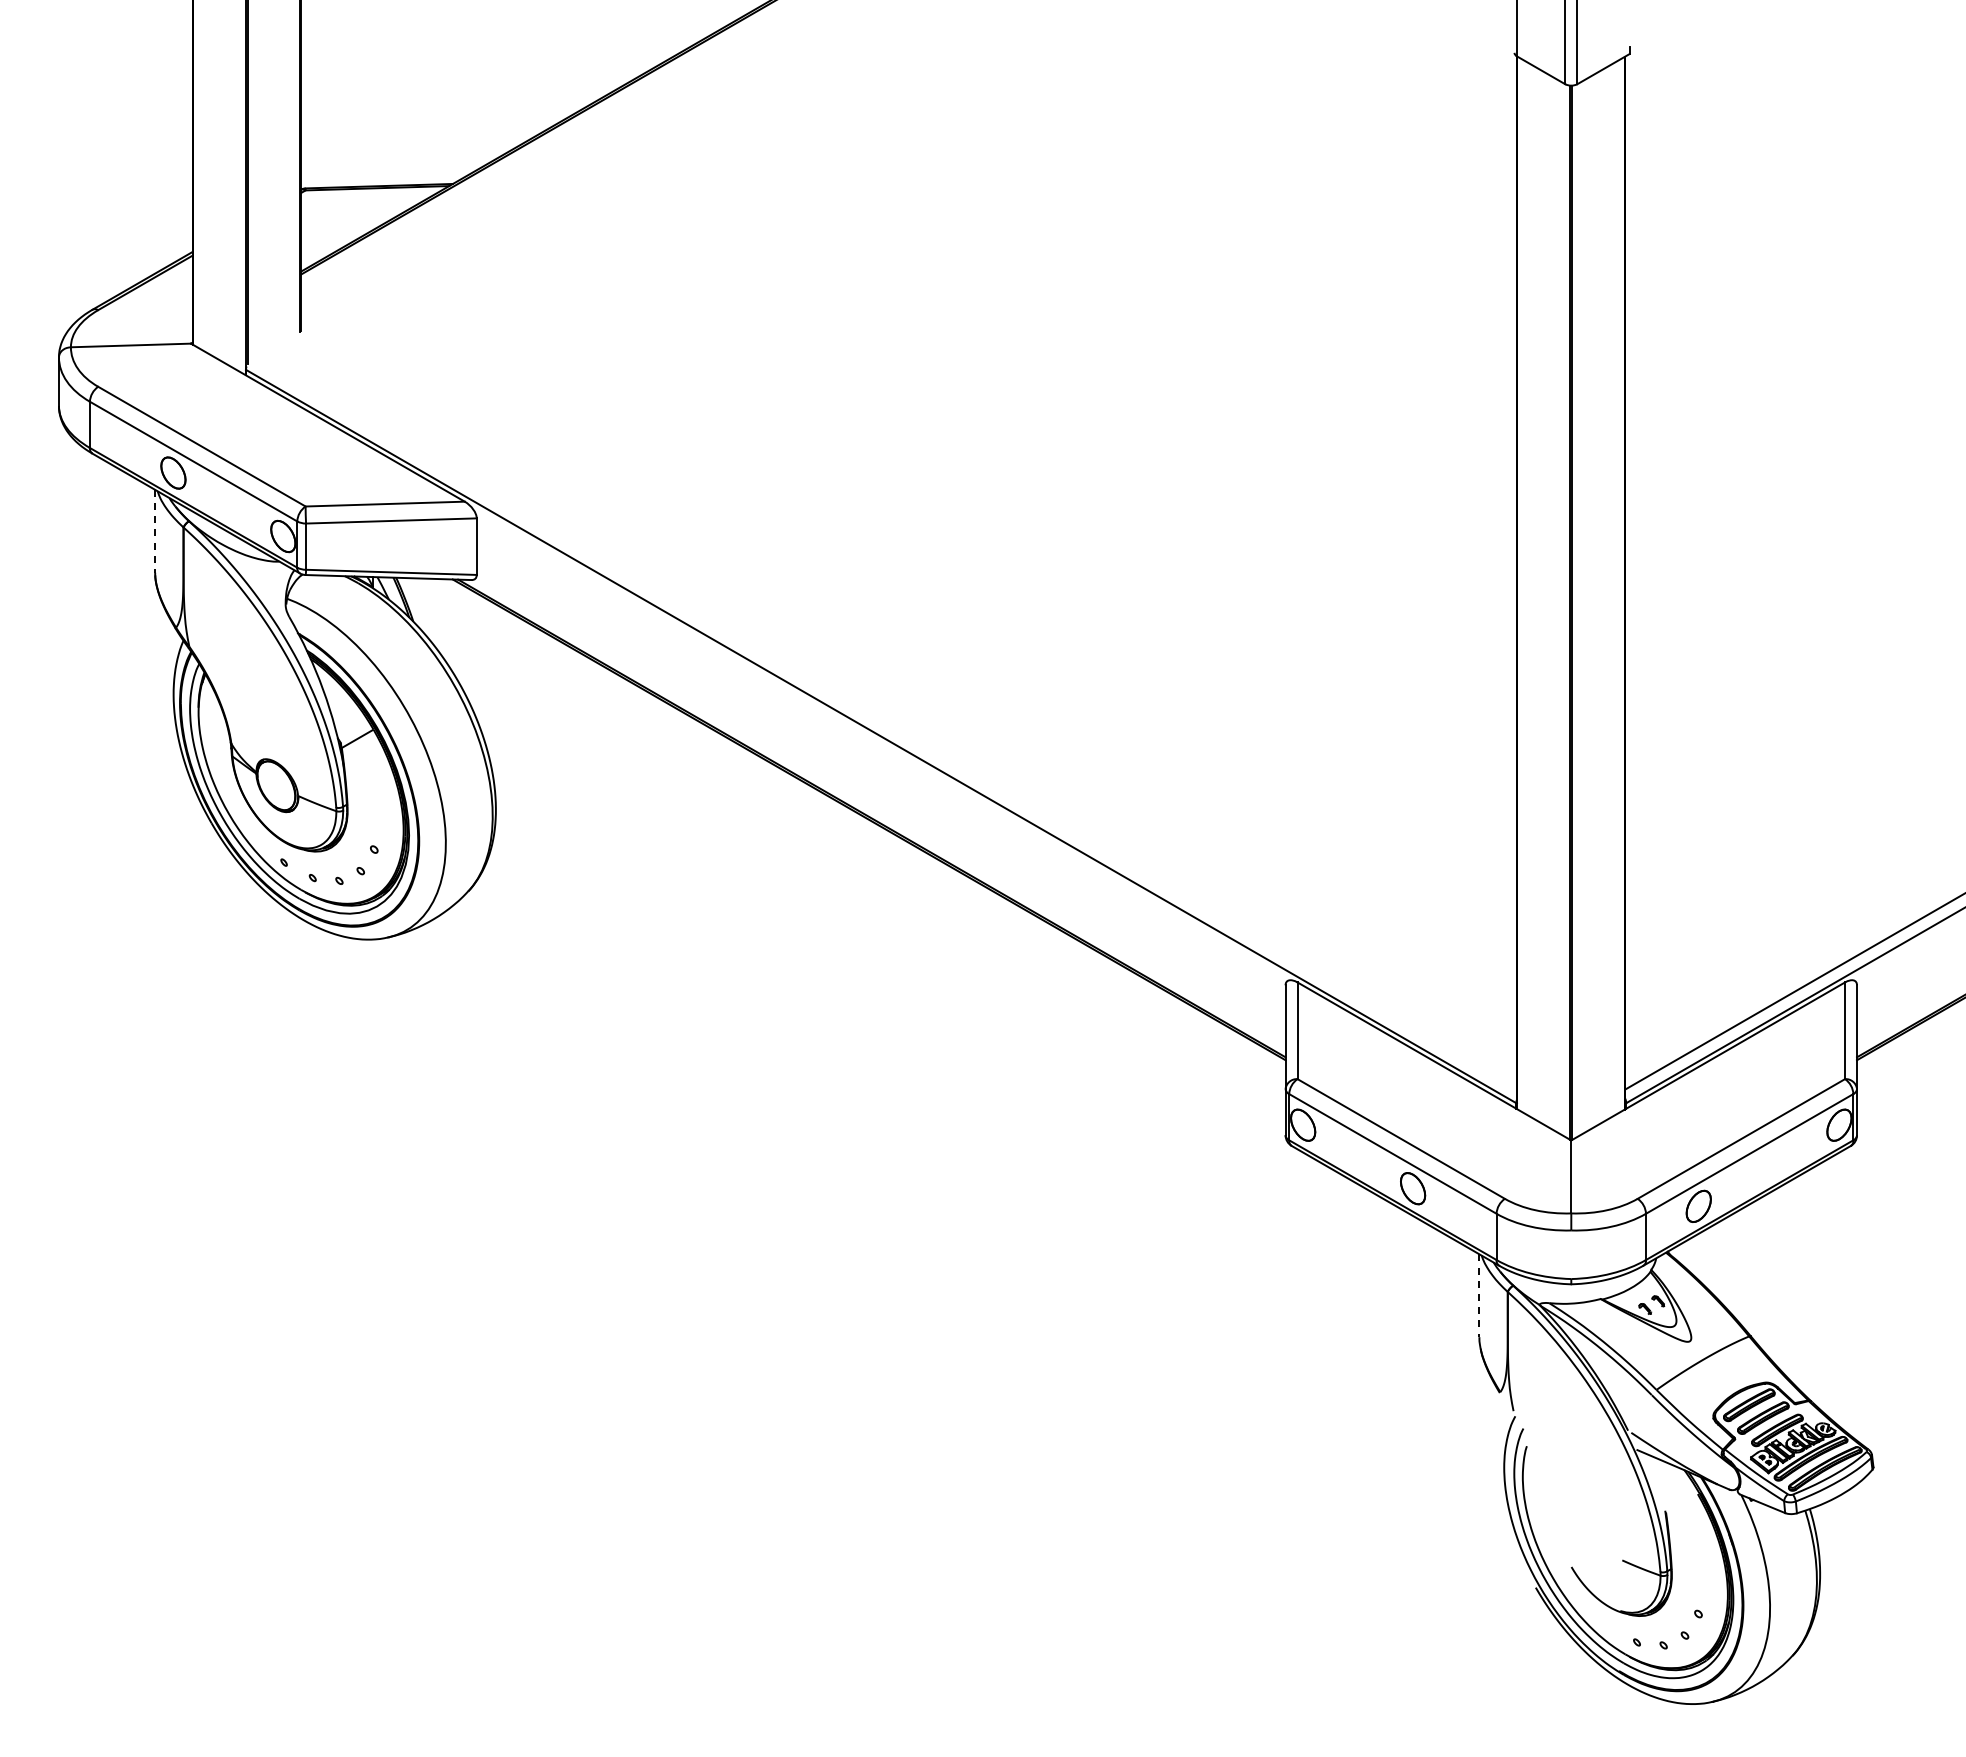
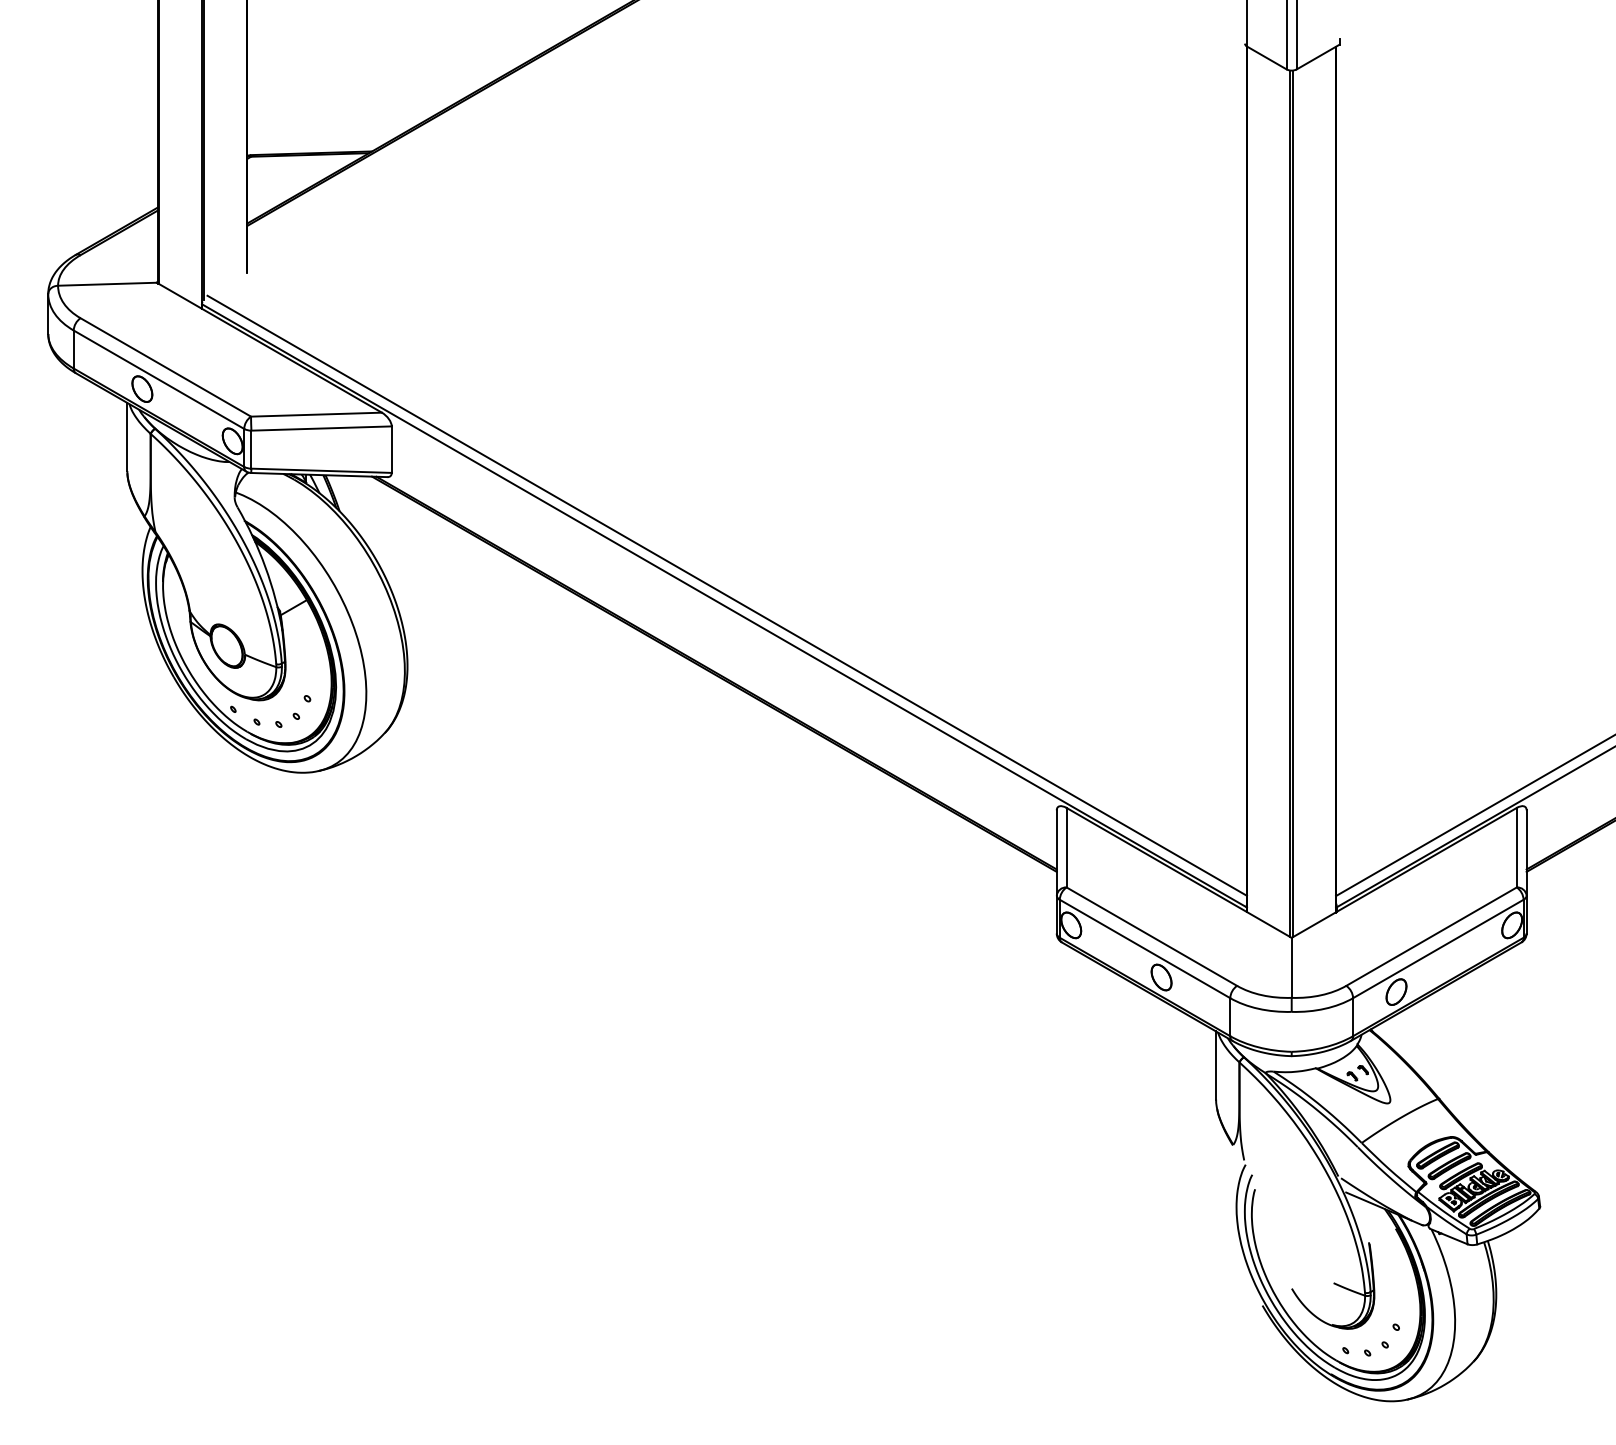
line: (155, 531) -> (127, 437), dashed -> solid
line: (884, 724) -> (727, 595), added
line: (1479, 1296) -> (1216, 1066), dashed -> solid

